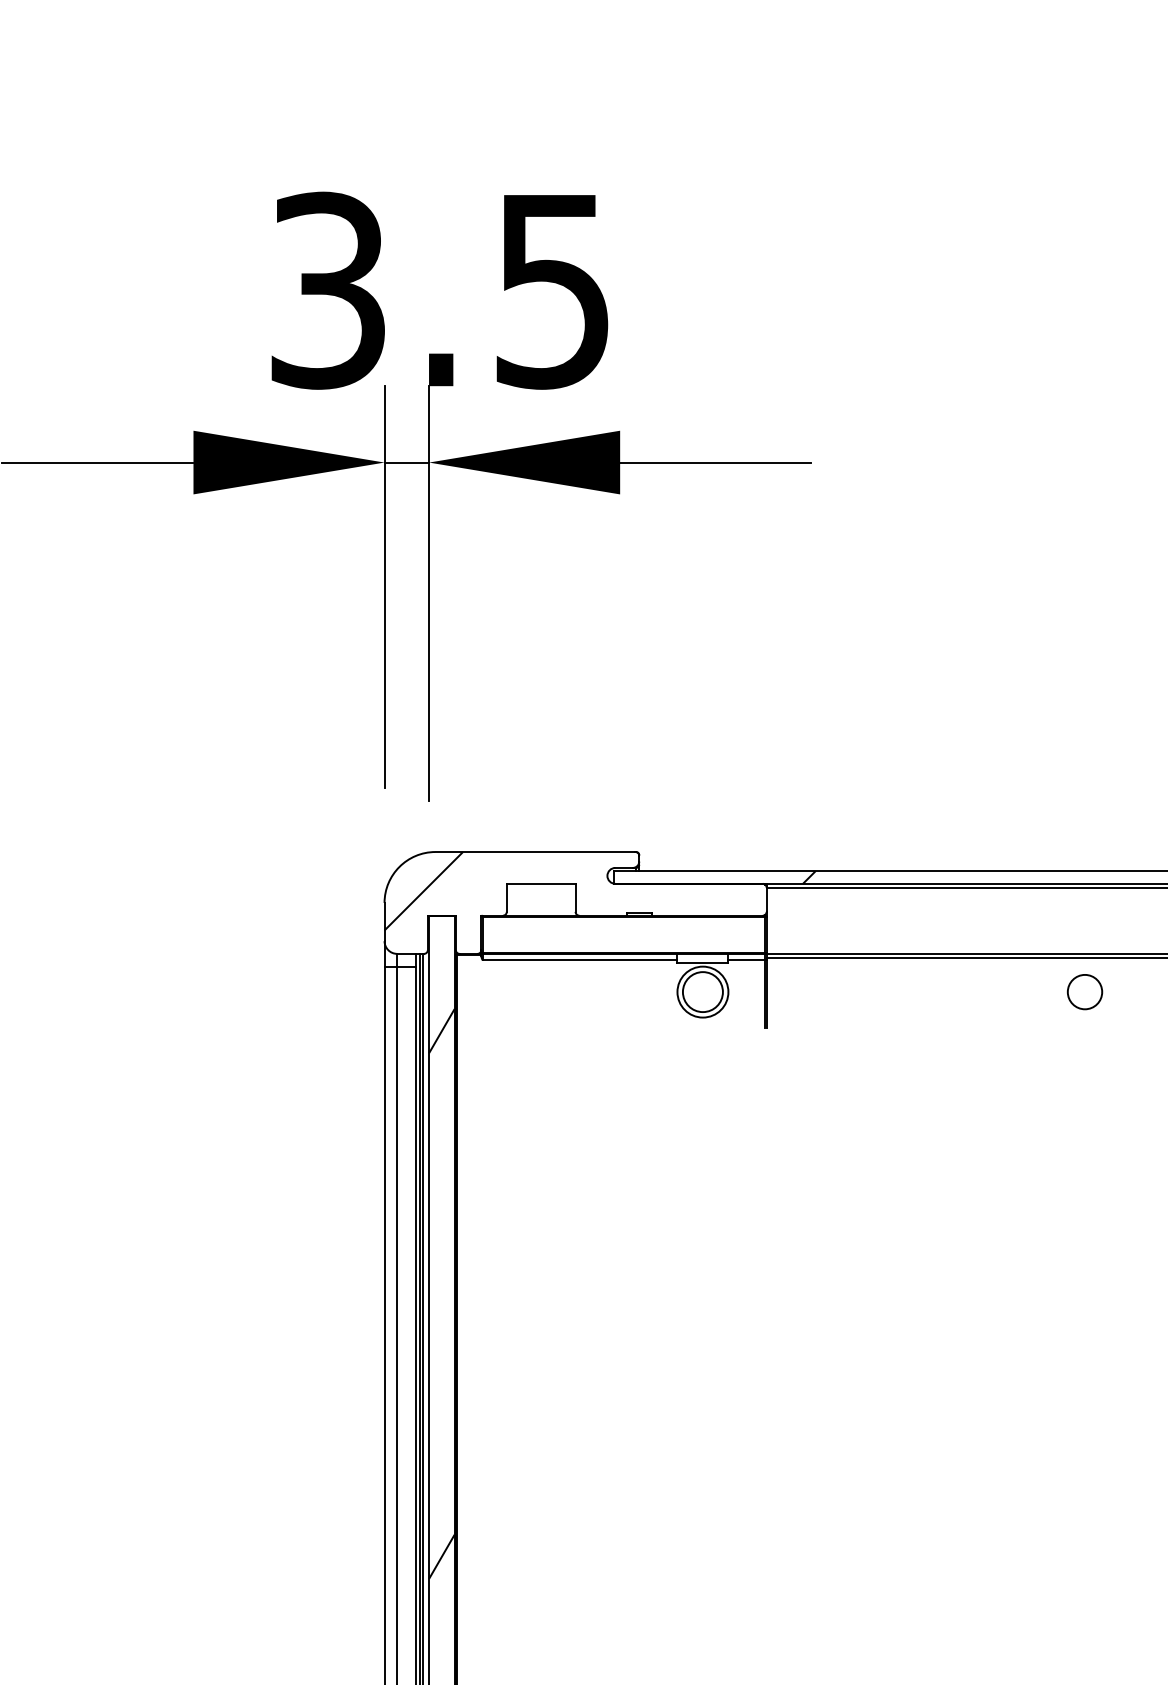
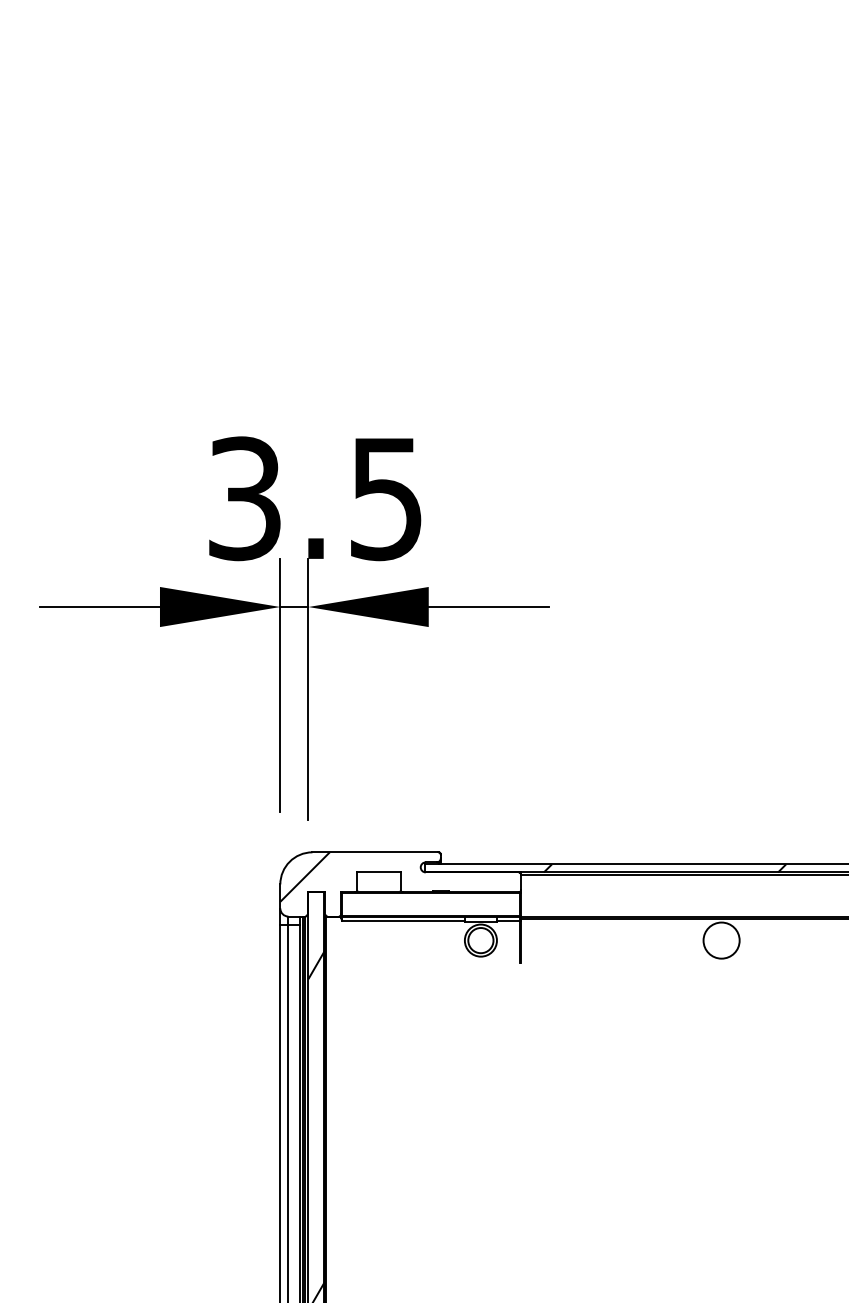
circle: (1084, 991) -> (721, 940), size x1.67

